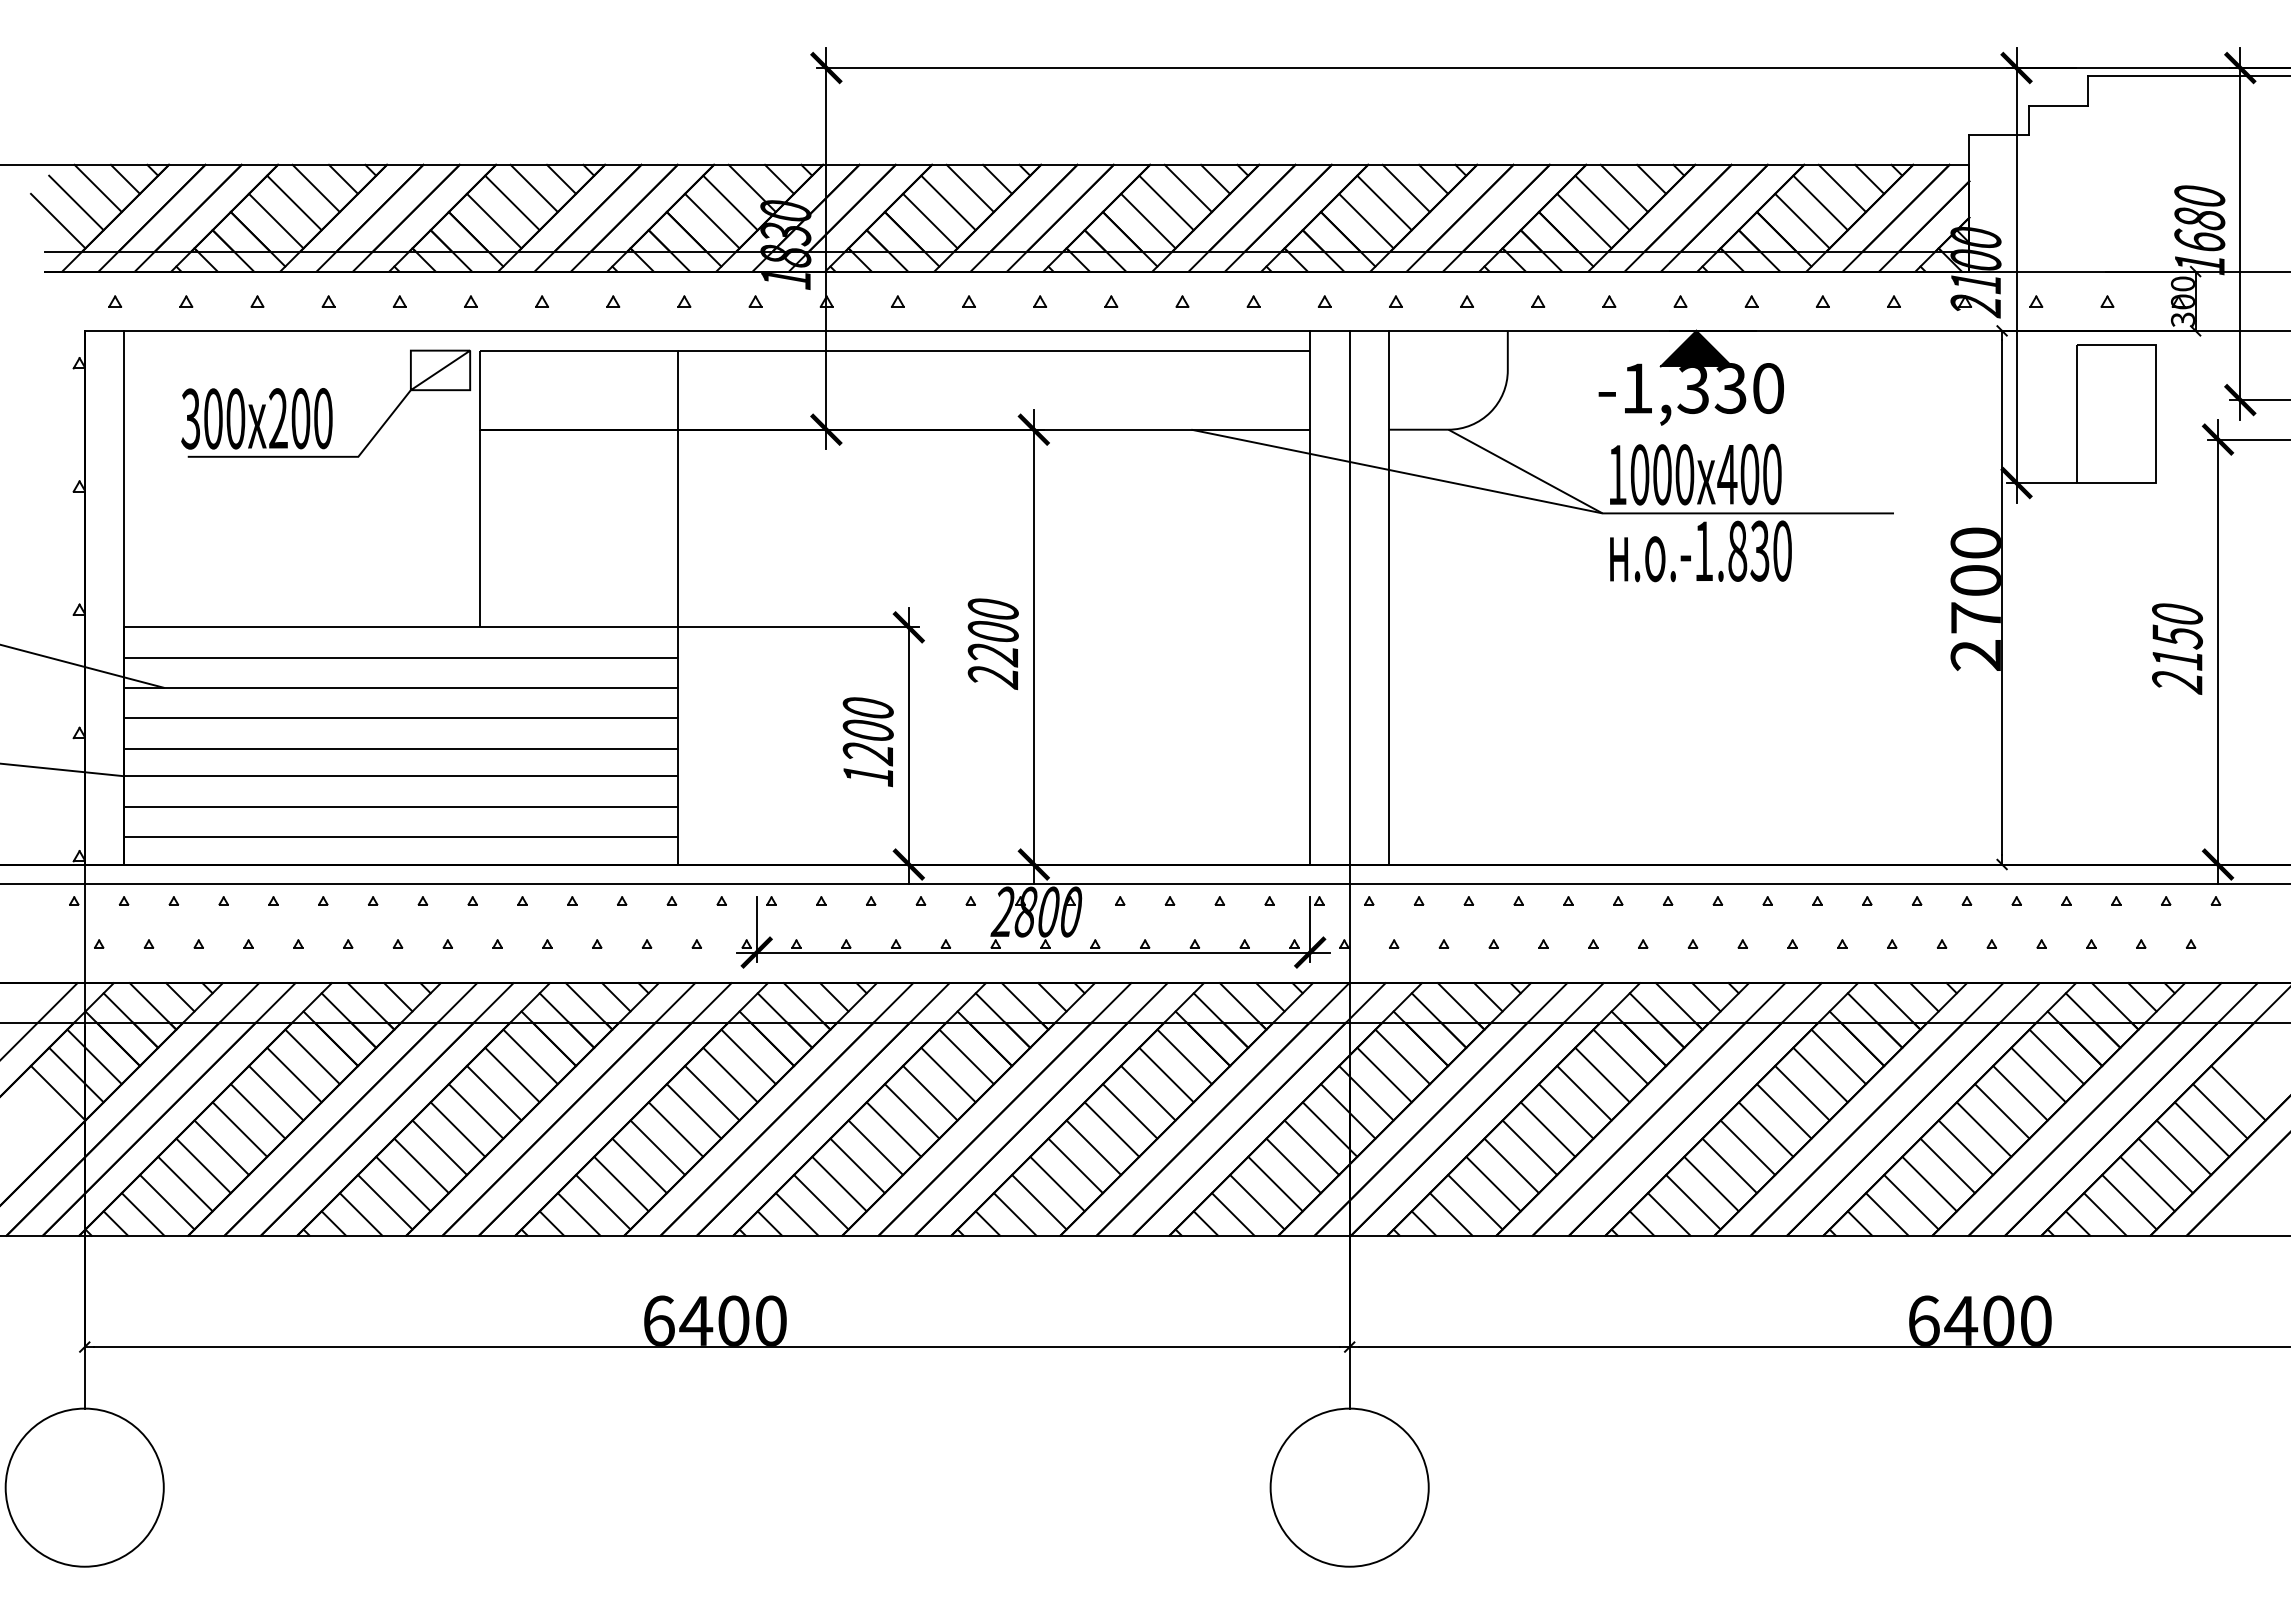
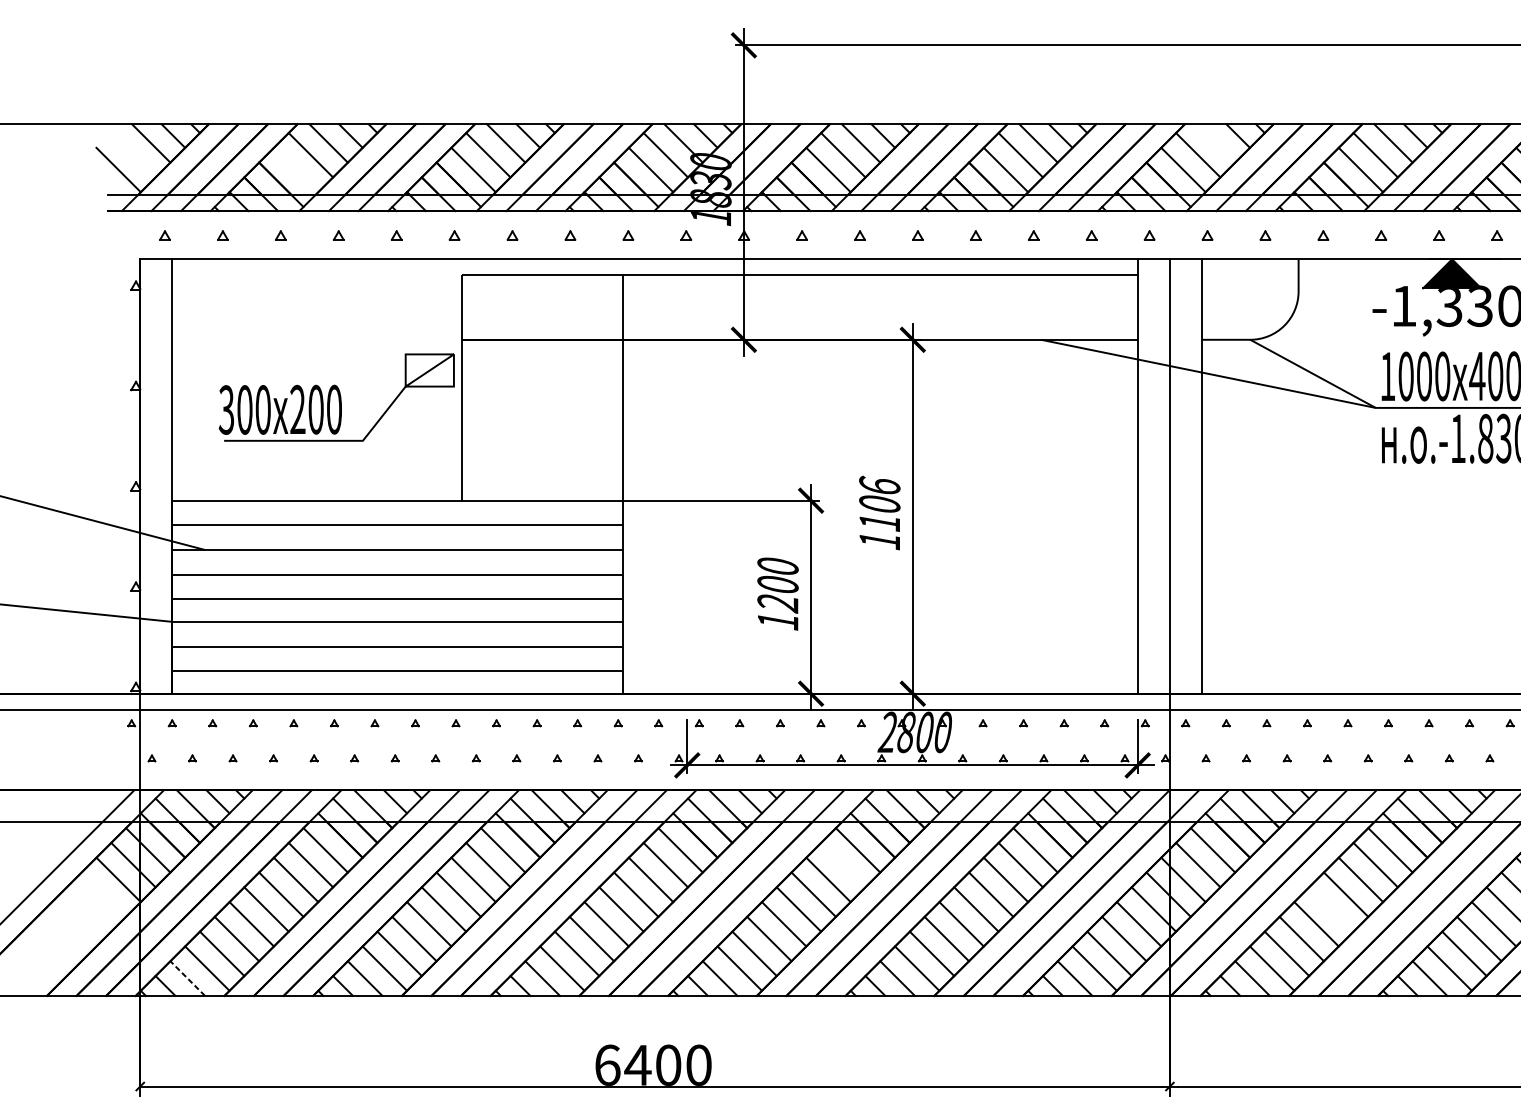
line: (1405, 188) -> (1215, 143), removed
line: (76, 202) -> (133, 154), removed
line: (276, 220) -> (296, 169), removed
part: (326, 403) -> (337, 397), moved
text: (992, 643) -> (879, 513), 2200 -> 1106
line: (948, 1074) -> (843, 864), removed
line: (1547, 1129) -> (1330, 909), removed
line: (142, 1214) -> (187, 978), solid -> dashed

